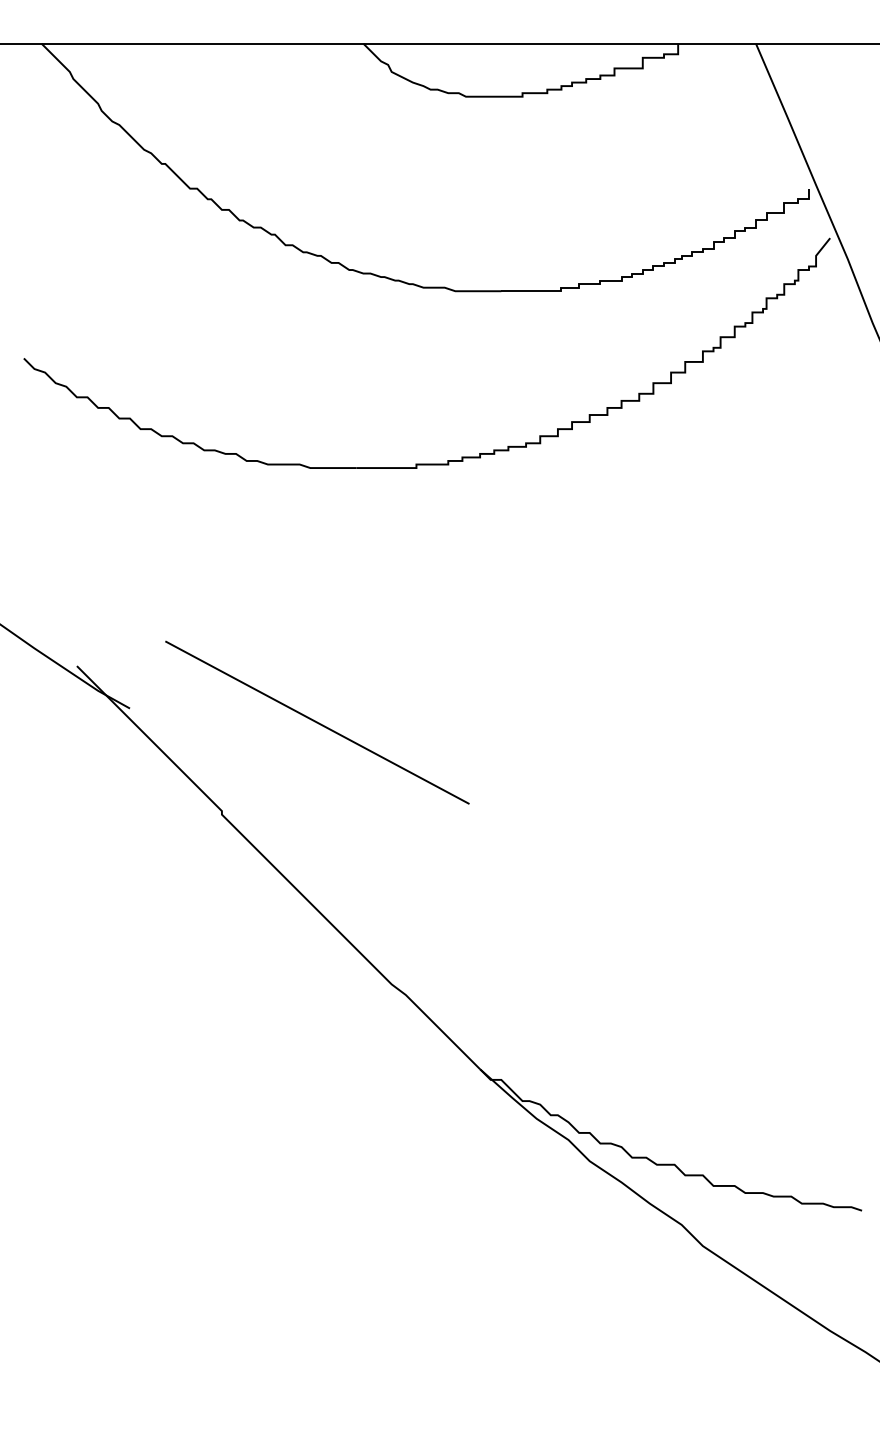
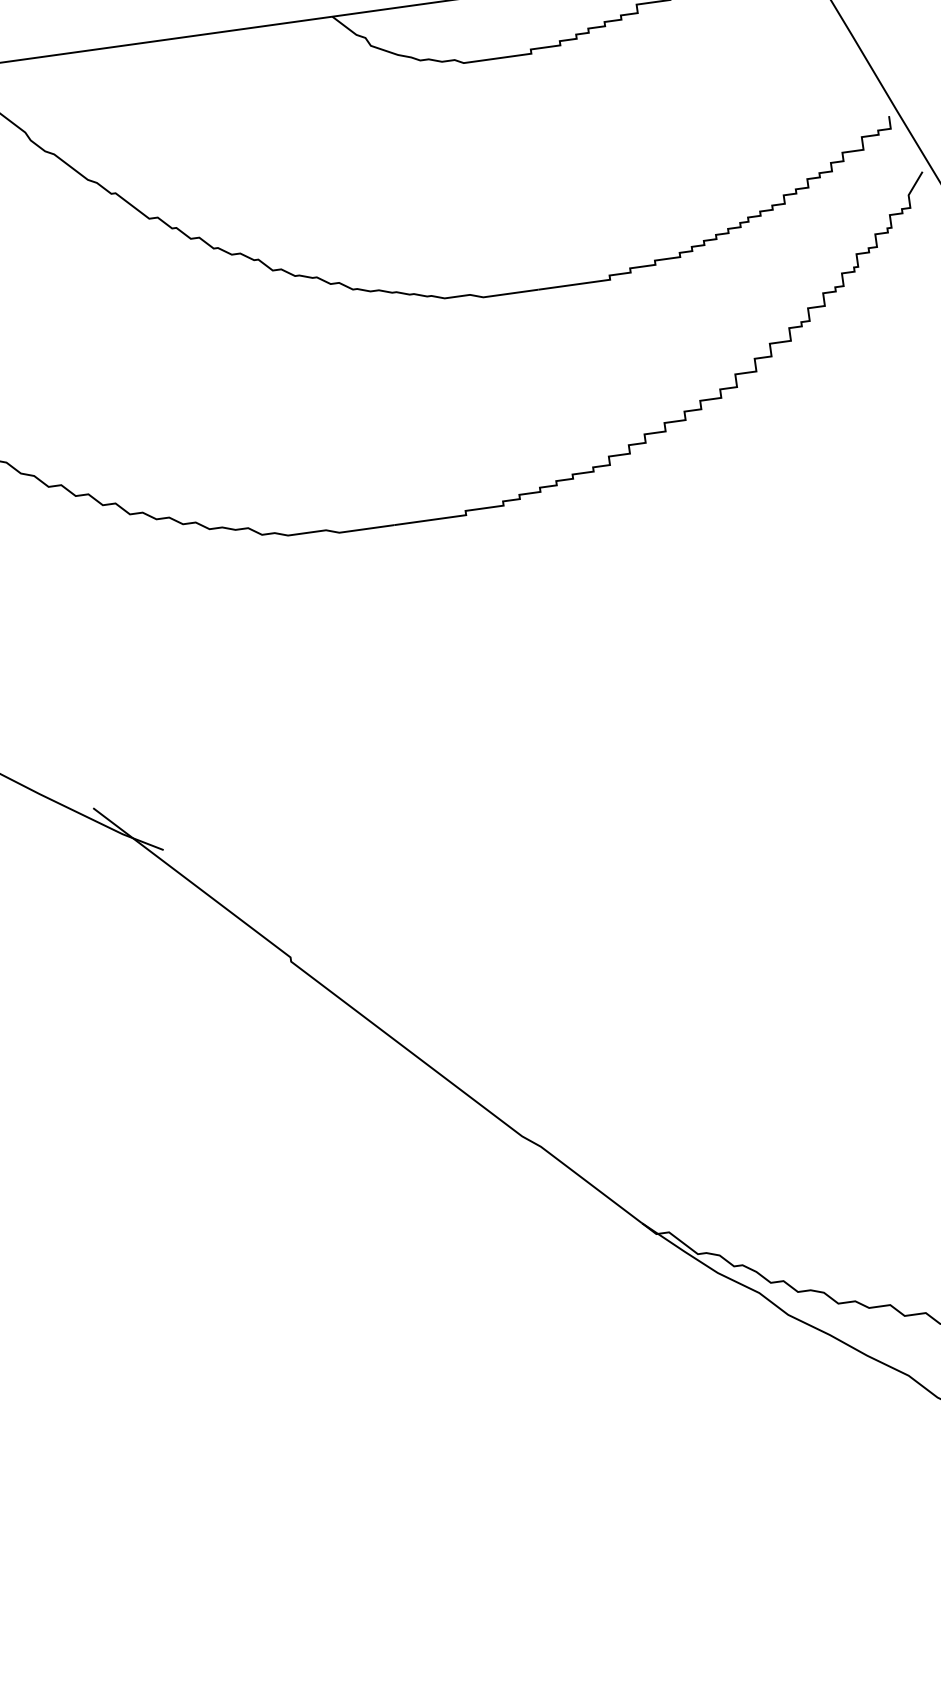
line: (317, 722) -> (390, 835), removed

